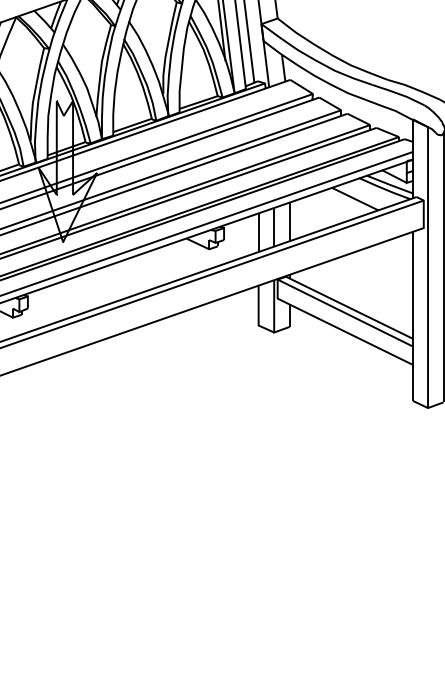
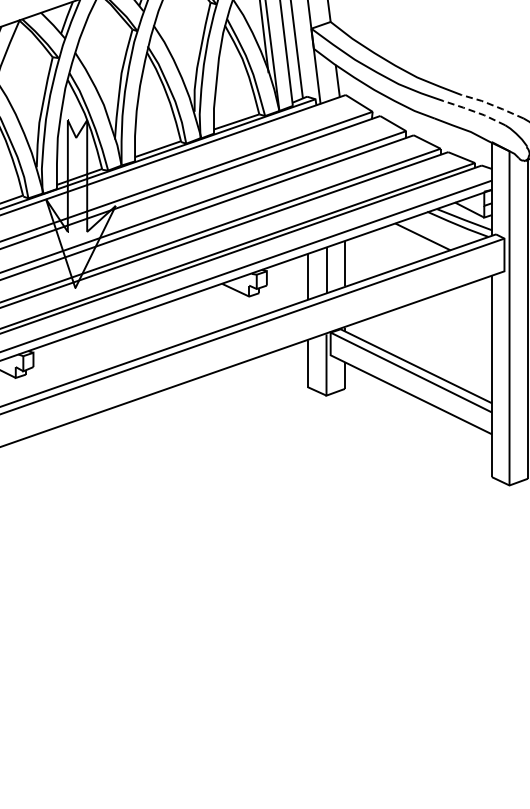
line: (413, 88) -> (492, 105), solid -> dashed
line: (398, 93) -> (474, 111), solid -> dashed

